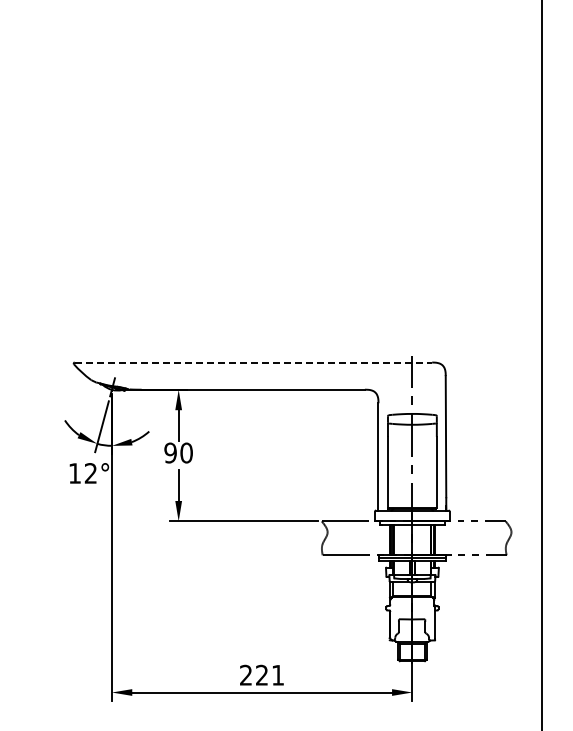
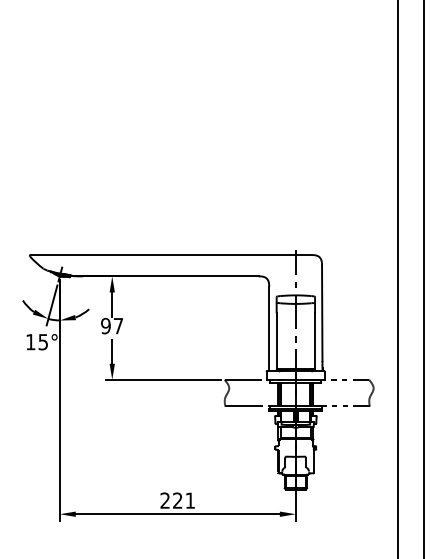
line: (253, 362) -> (171, 255), dashed -> solid
text: (186, 452) -> (118, 325), 90 -> 97
text: (90, 473) -> (42, 342), 12° -> 15°

